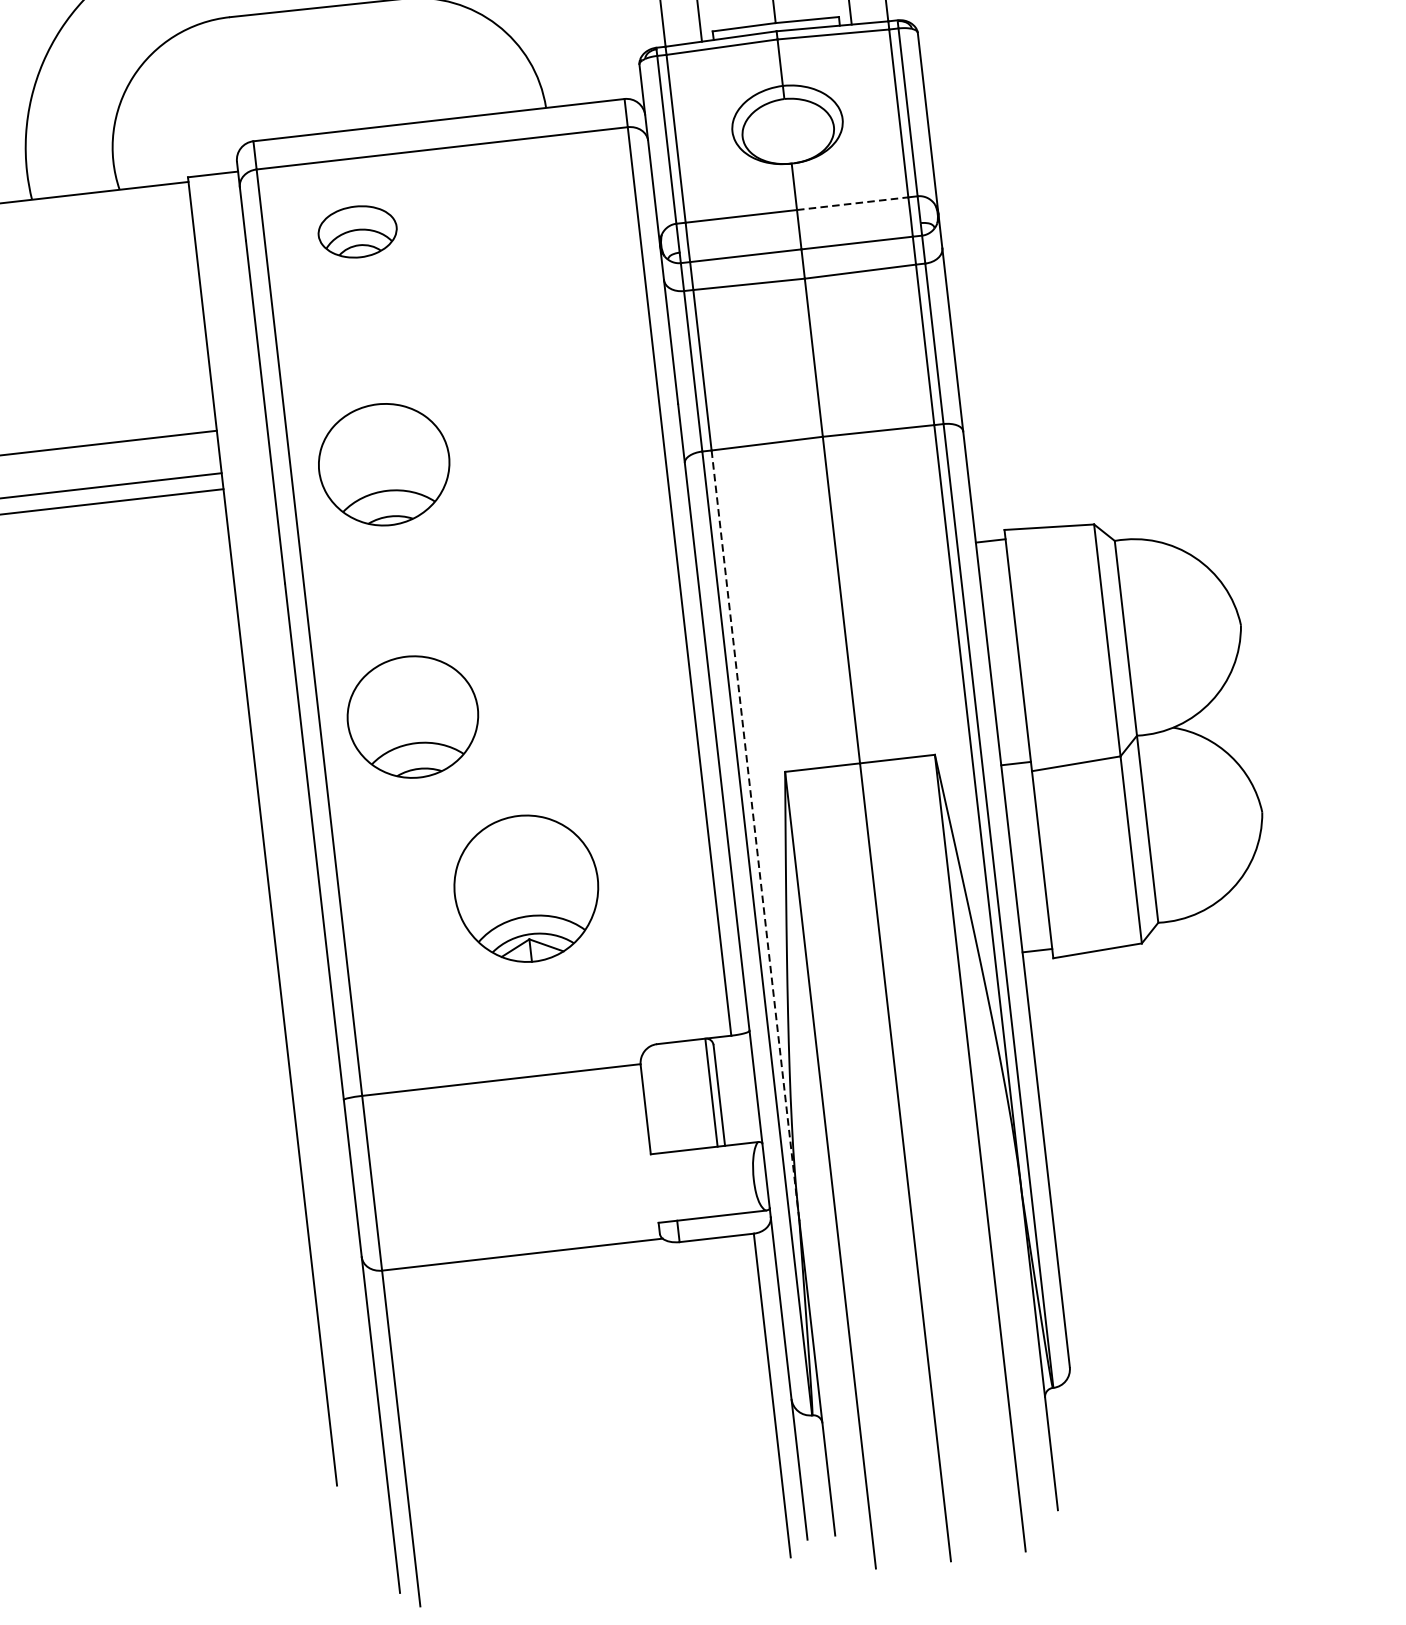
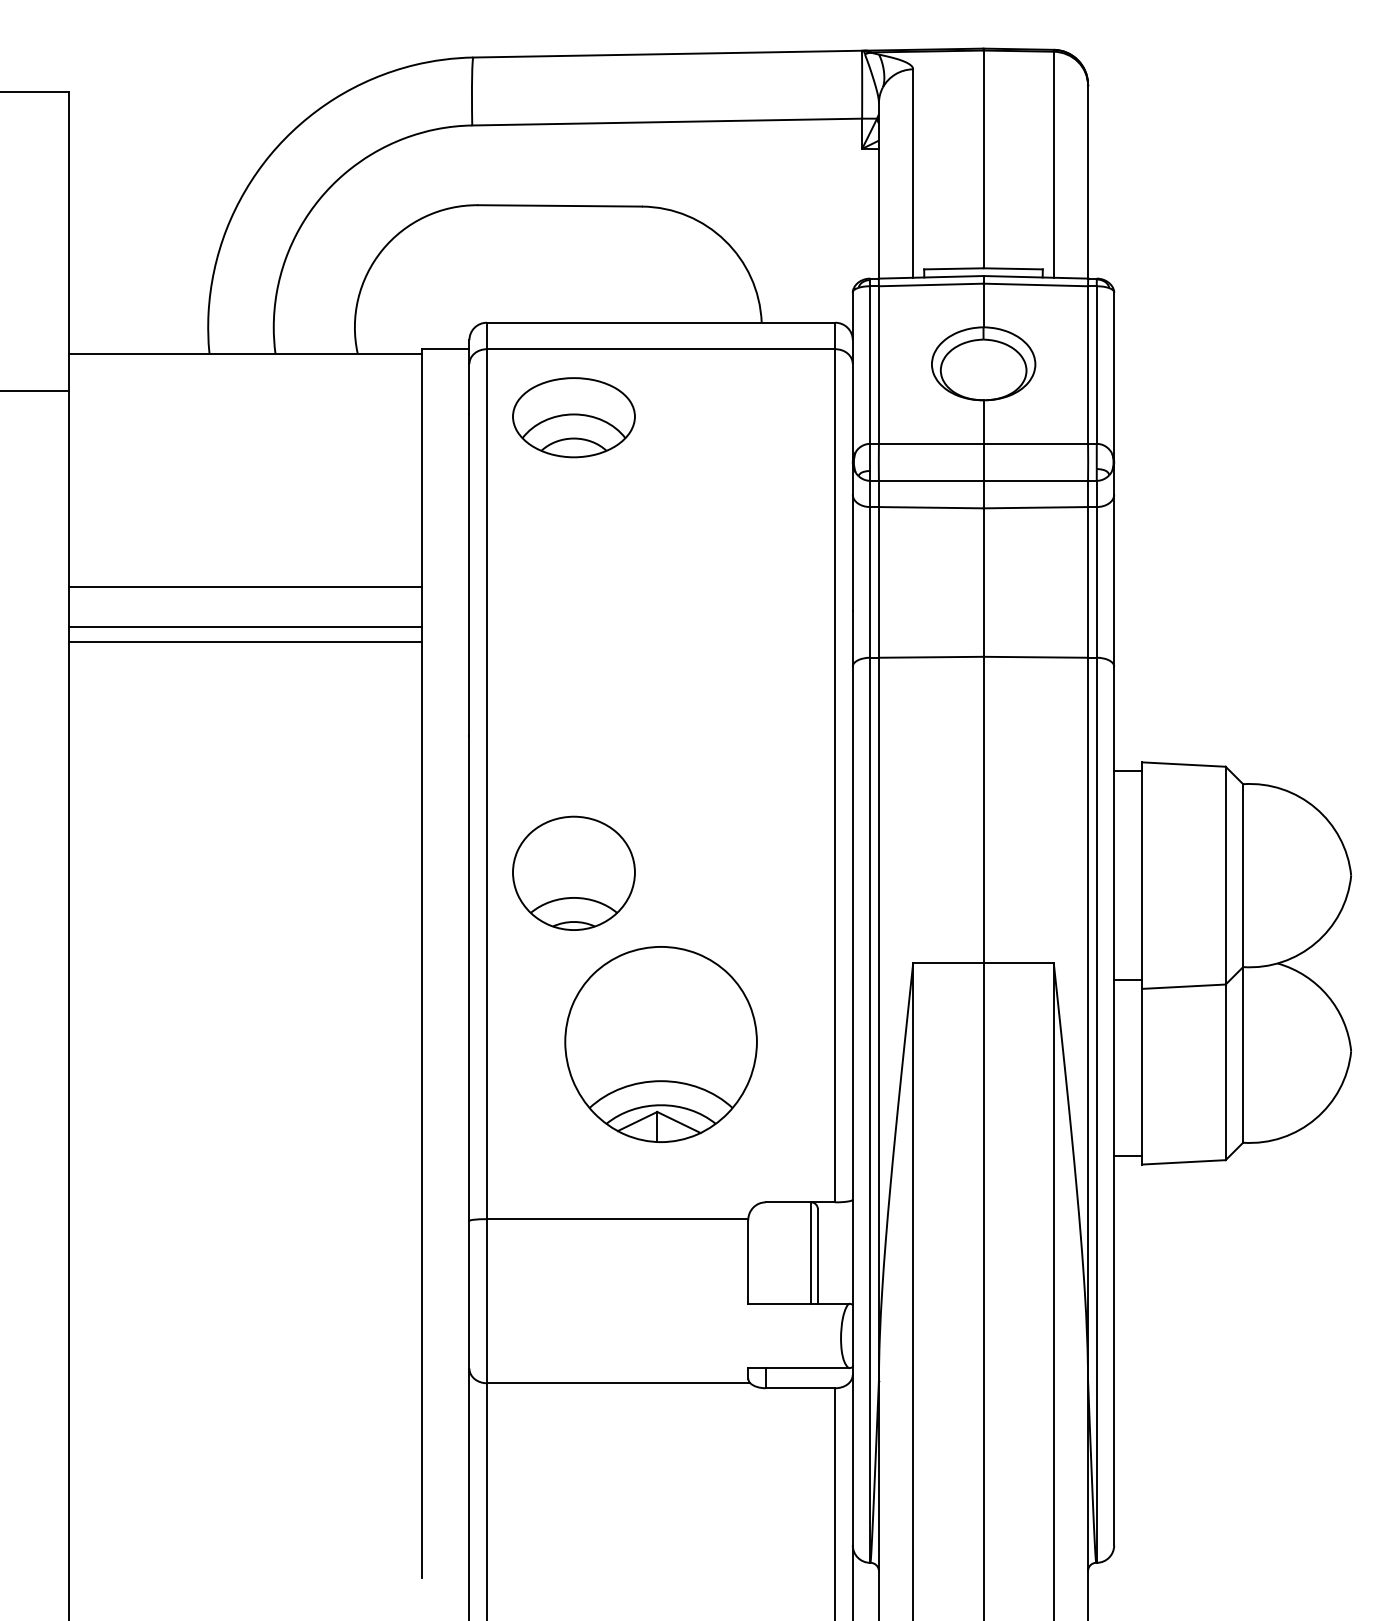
line: (853, 203) -> (1036, 443), dashed -> solid
part: (357, 231) -> (573, 417), size x1.67
part: (383, 463) -> (573, 635), removed
line: (755, 835) -> (878, 1019), dashed -> solid
part: (525, 888) -> (660, 1044), size x1.43

